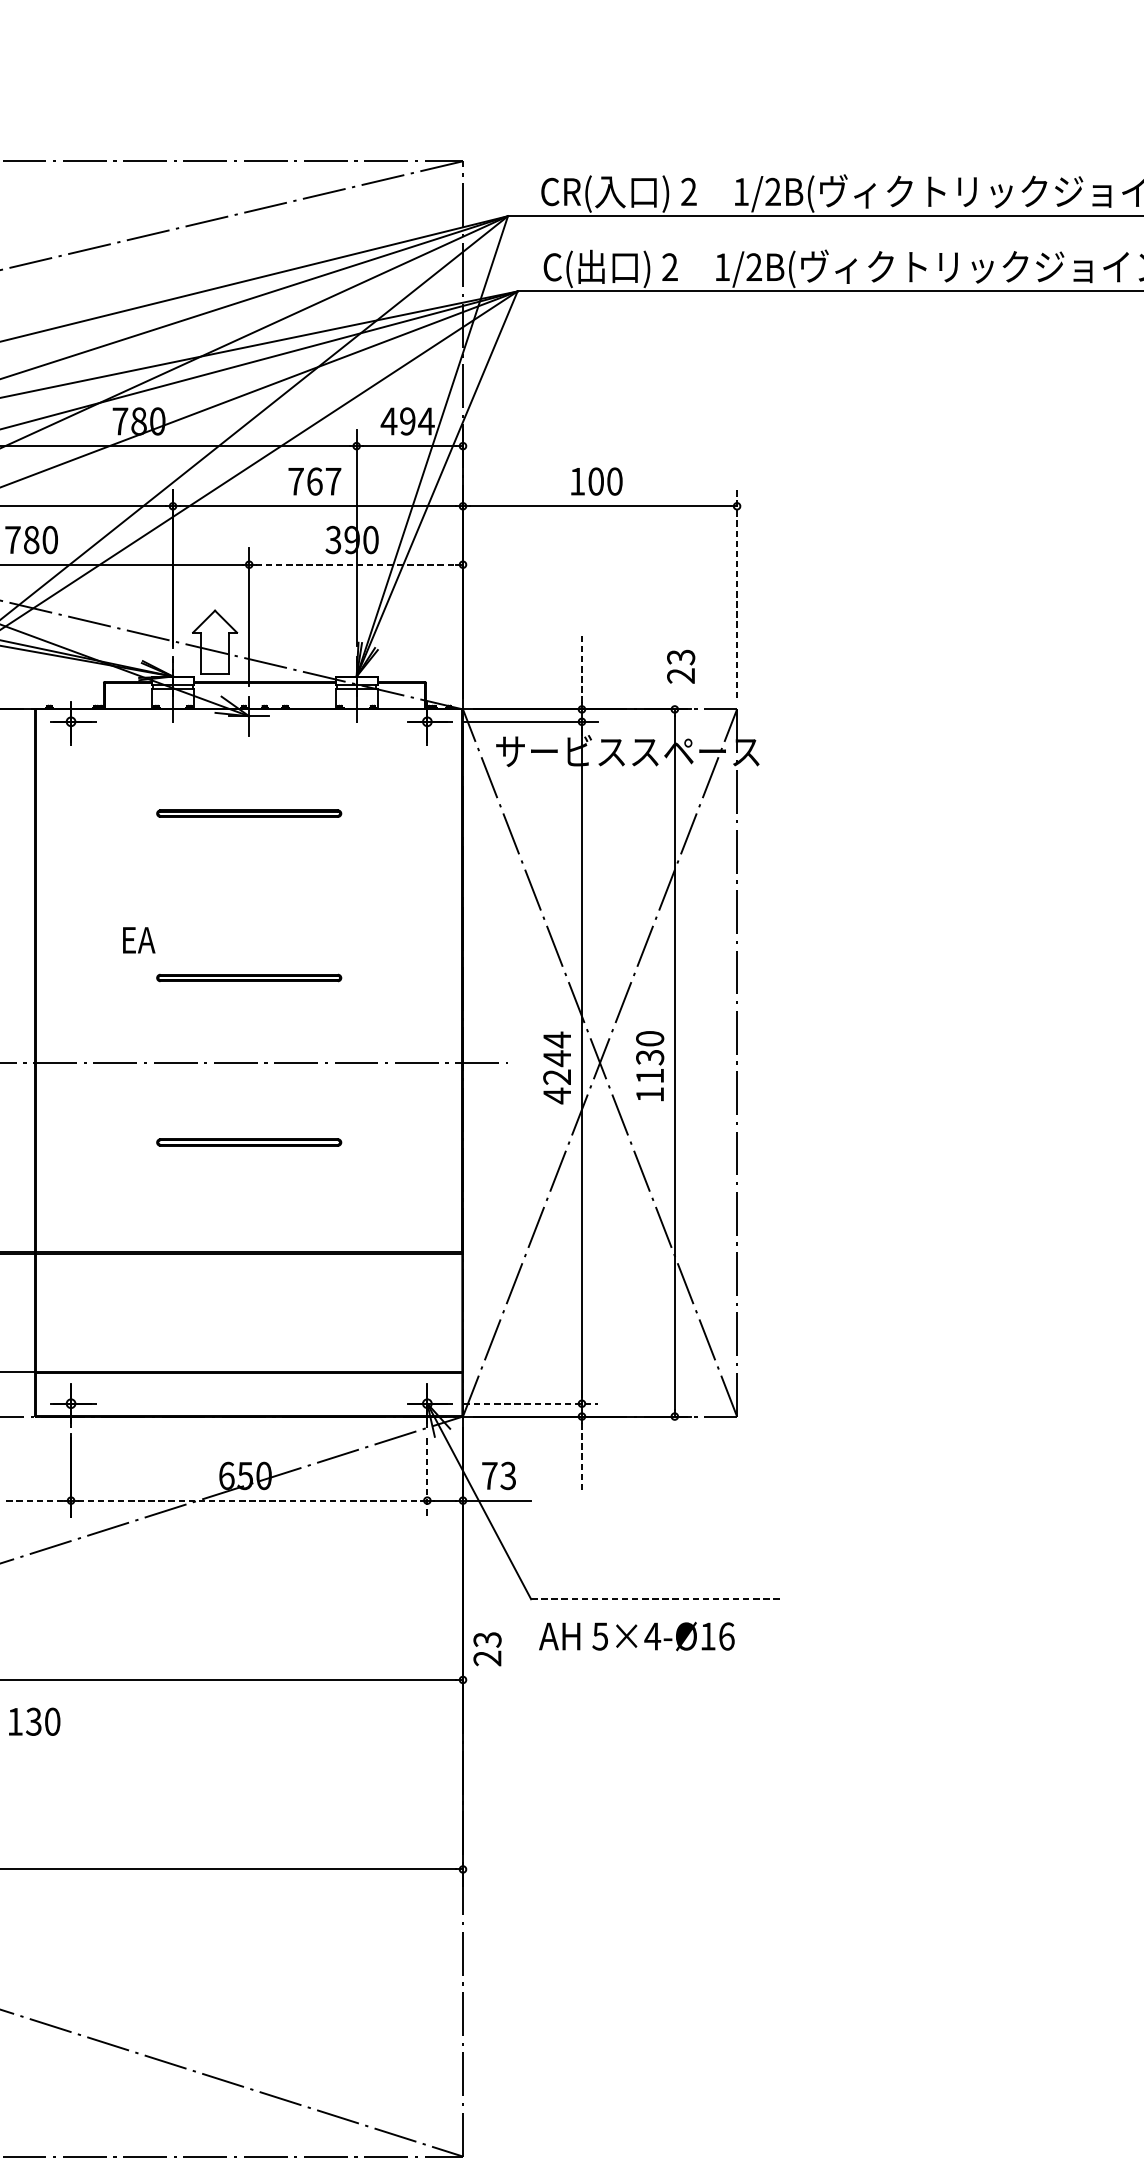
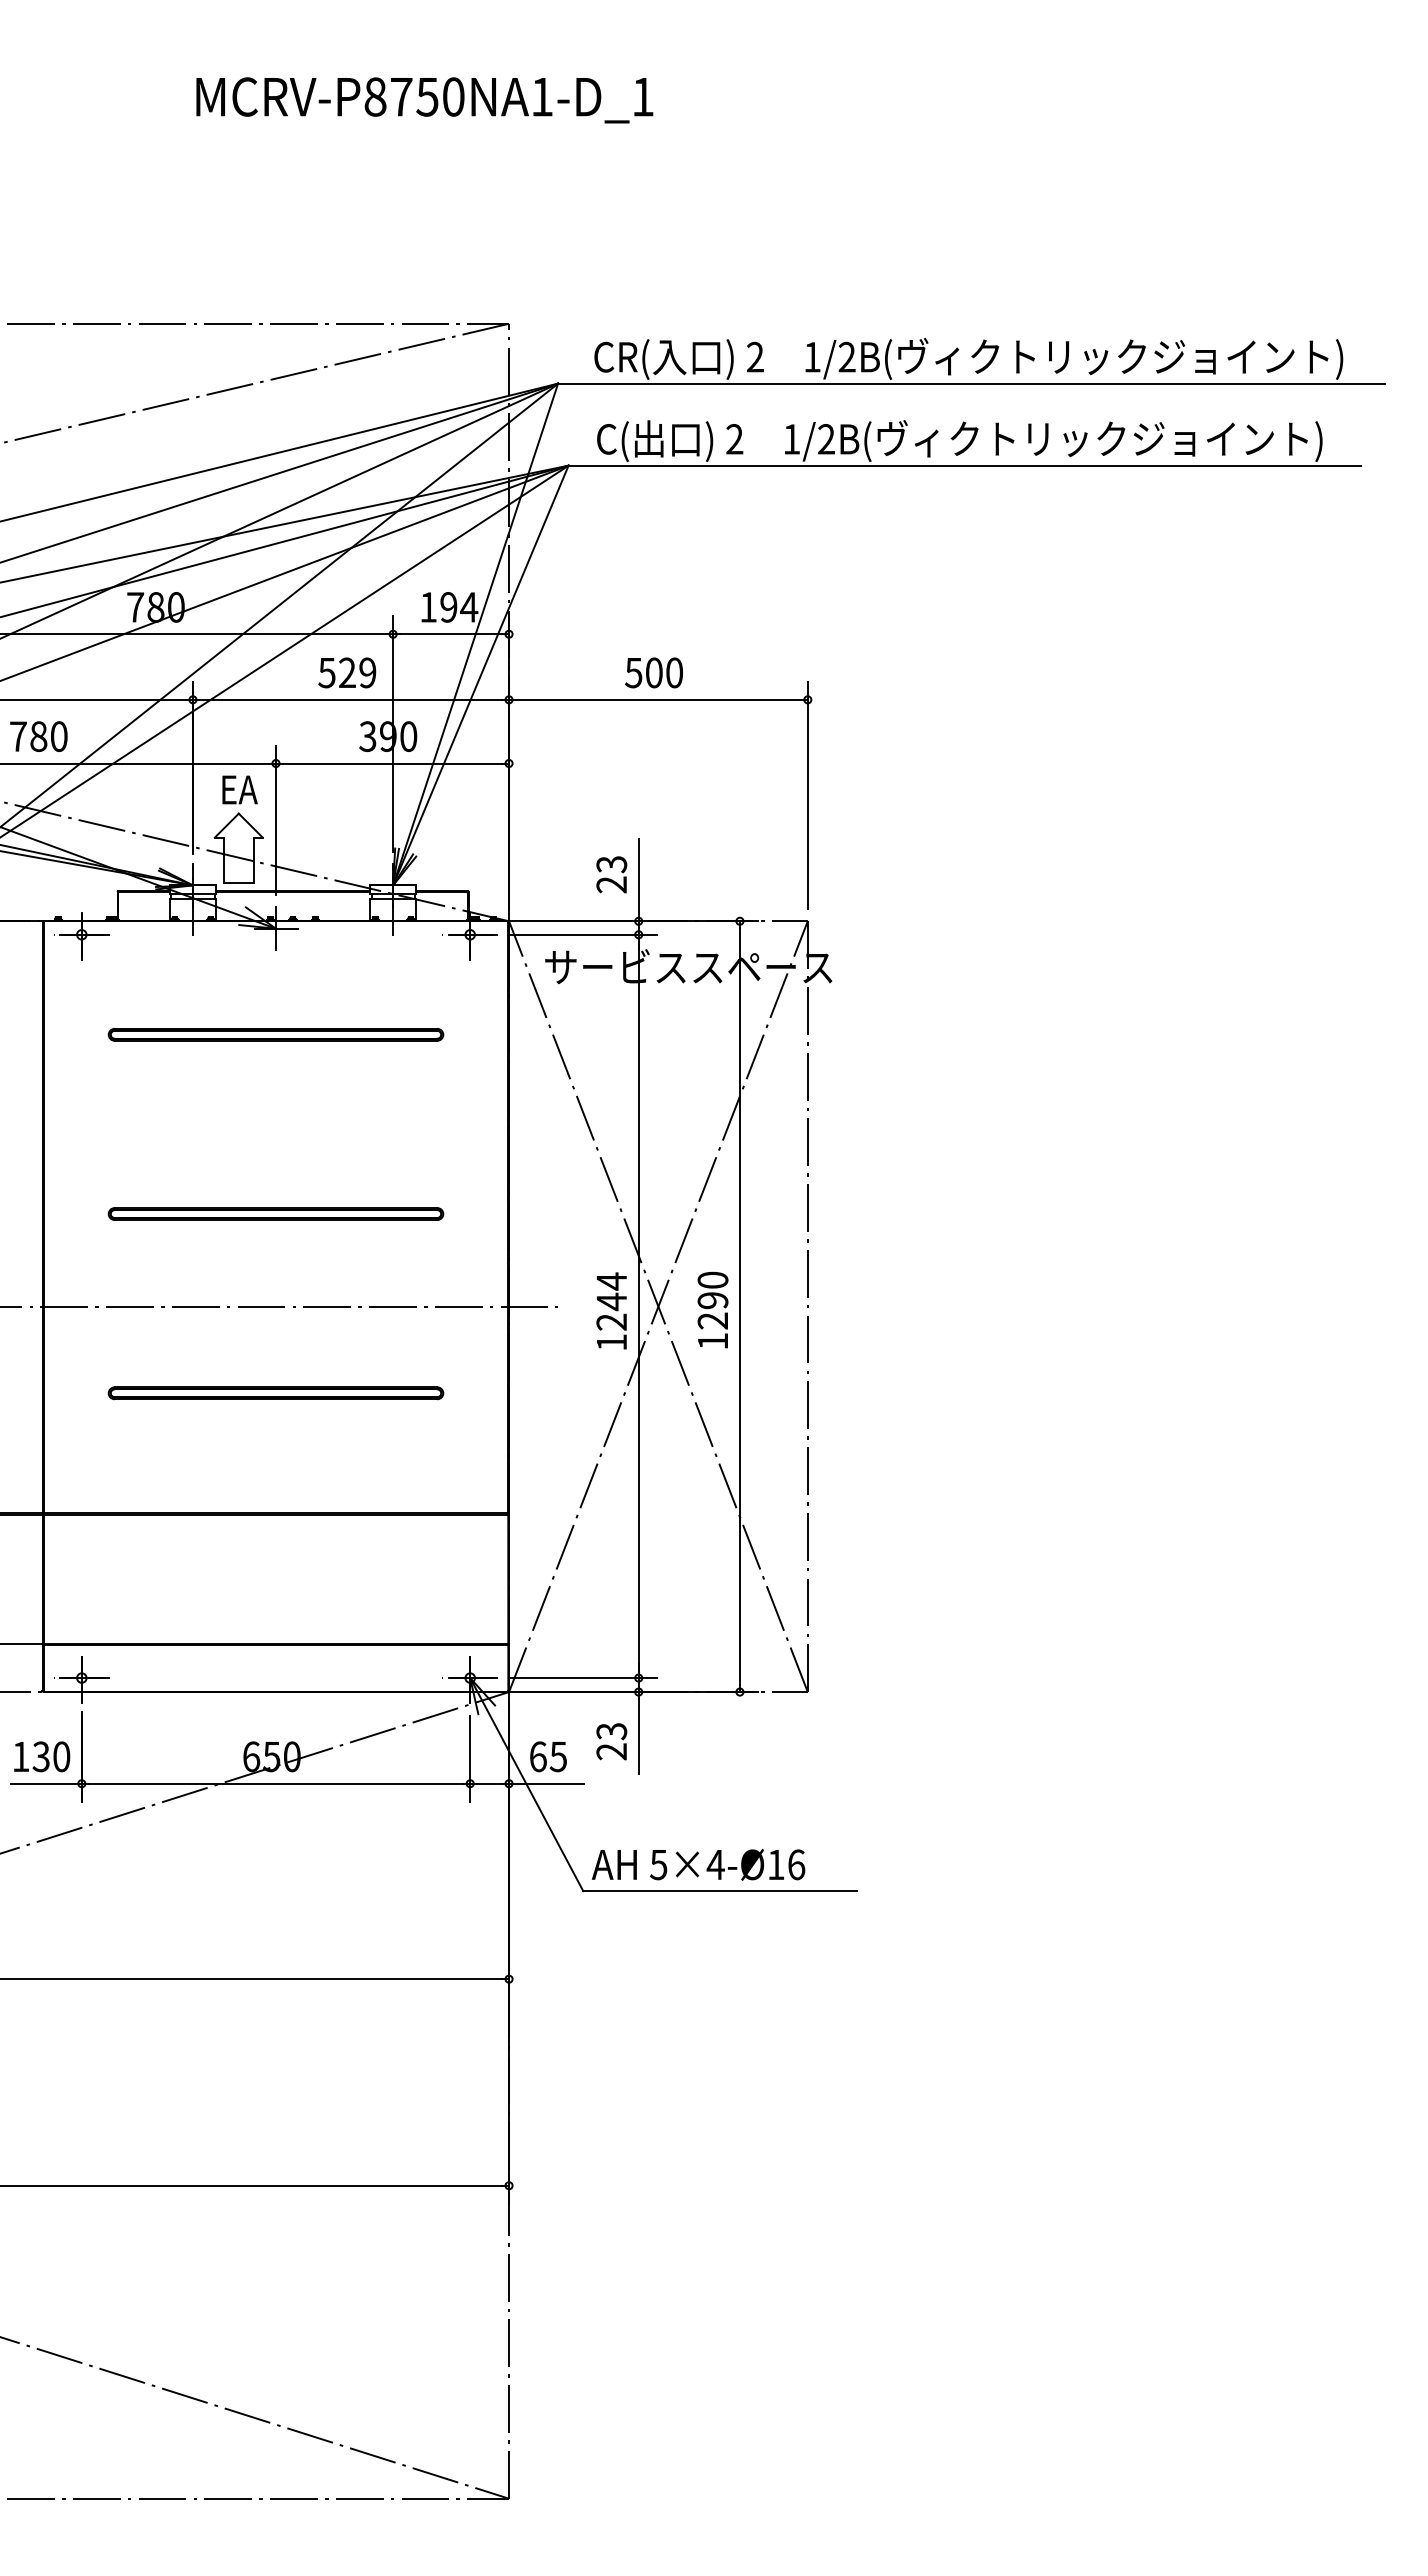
text: (389, 421) -> (428, 607), 494 -> 194
text: (314, 481) -> (347, 672), 767 -> 529
text: (577, 482) -> (633, 673), 100 -> 500
line: (356, 564) -> (393, 763), dashed -> solid
line: (736, 594) -> (807, 795), dashed -> solid
text: (680, 666) -> (611, 874), moved
line: (581, 668) -> (638, 876), dashed -> solid
part: (248, 813) -> (275, 1034), size x1.67
text: (138, 939) -> (239, 789), moved
part: (248, 977) -> (275, 1213), size x1.67
text: (649, 1066) -> (712, 1310), 1130 -> 1290
text: (556, 1095) -> (611, 1342), 4244 -> 1244
part: (248, 1142) -> (275, 1393), size x1.67
line: (531, 1404) -> (583, 1678), dashed -> solid
line: (581, 1458) -> (638, 1737), dashed -> solid
text: (499, 1475) -> (548, 1756), 73 -> 65
line: (427, 1477) -> (470, 1758), dashed -> solid
line: (34, 1500) -> (42, 1783), dashed -> solid
line: (249, 1500) -> (276, 1783), dashed -> solid
line: (656, 1599) -> (719, 1891), dashed -> solid
text: (636, 1636) -> (698, 1864), moved
text: (487, 1649) -> (611, 1741), moved
text: (34, 1721) -> (42, 1756), moved

